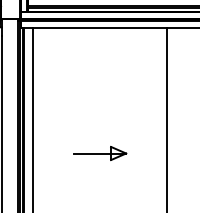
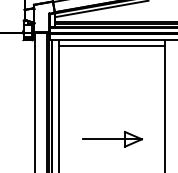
line: (100, 35) -> (112, 45), added
part: (100, 152) -> (112, 138), size x1.43

